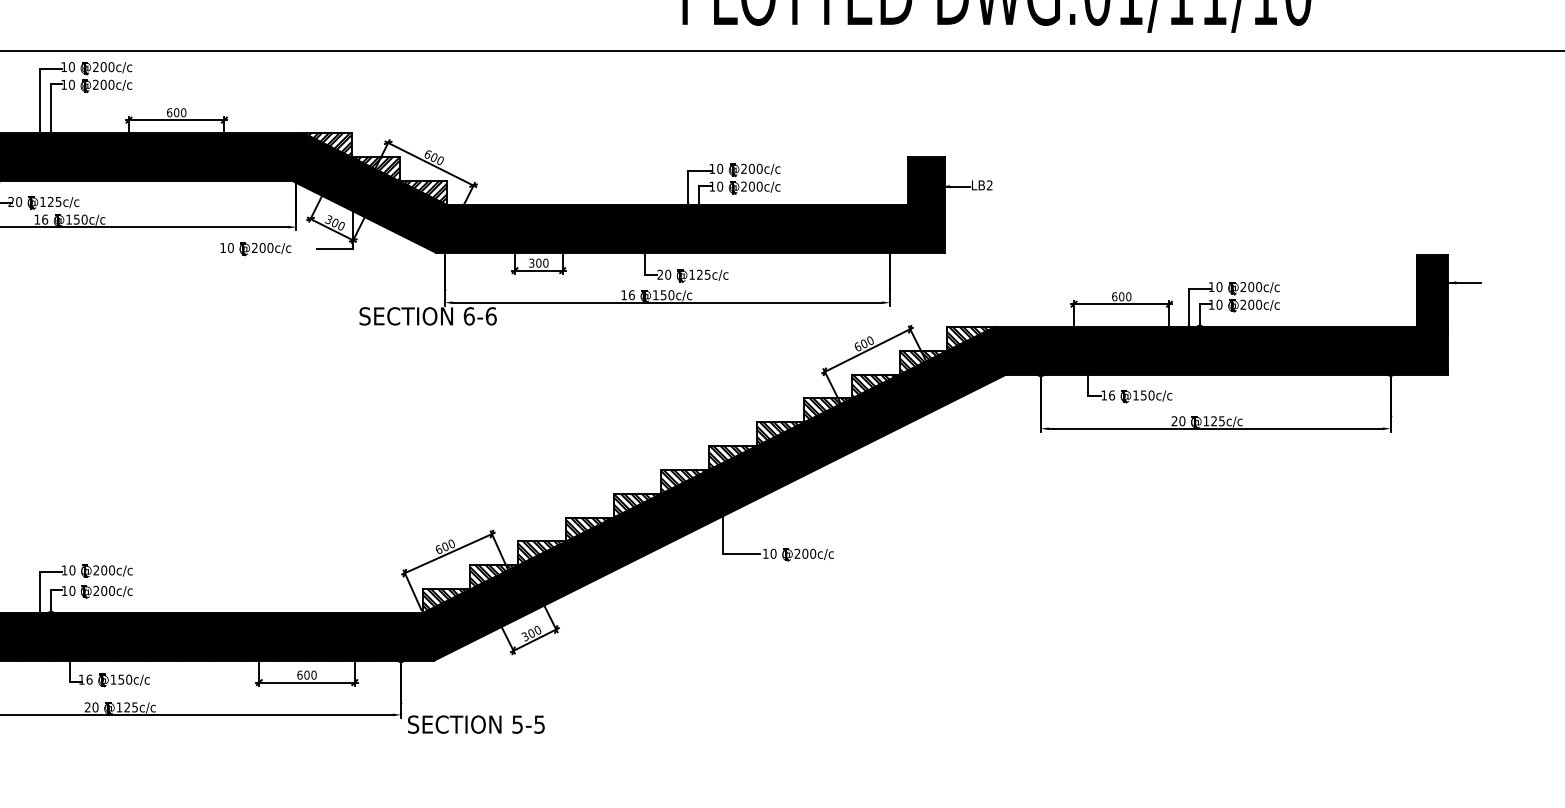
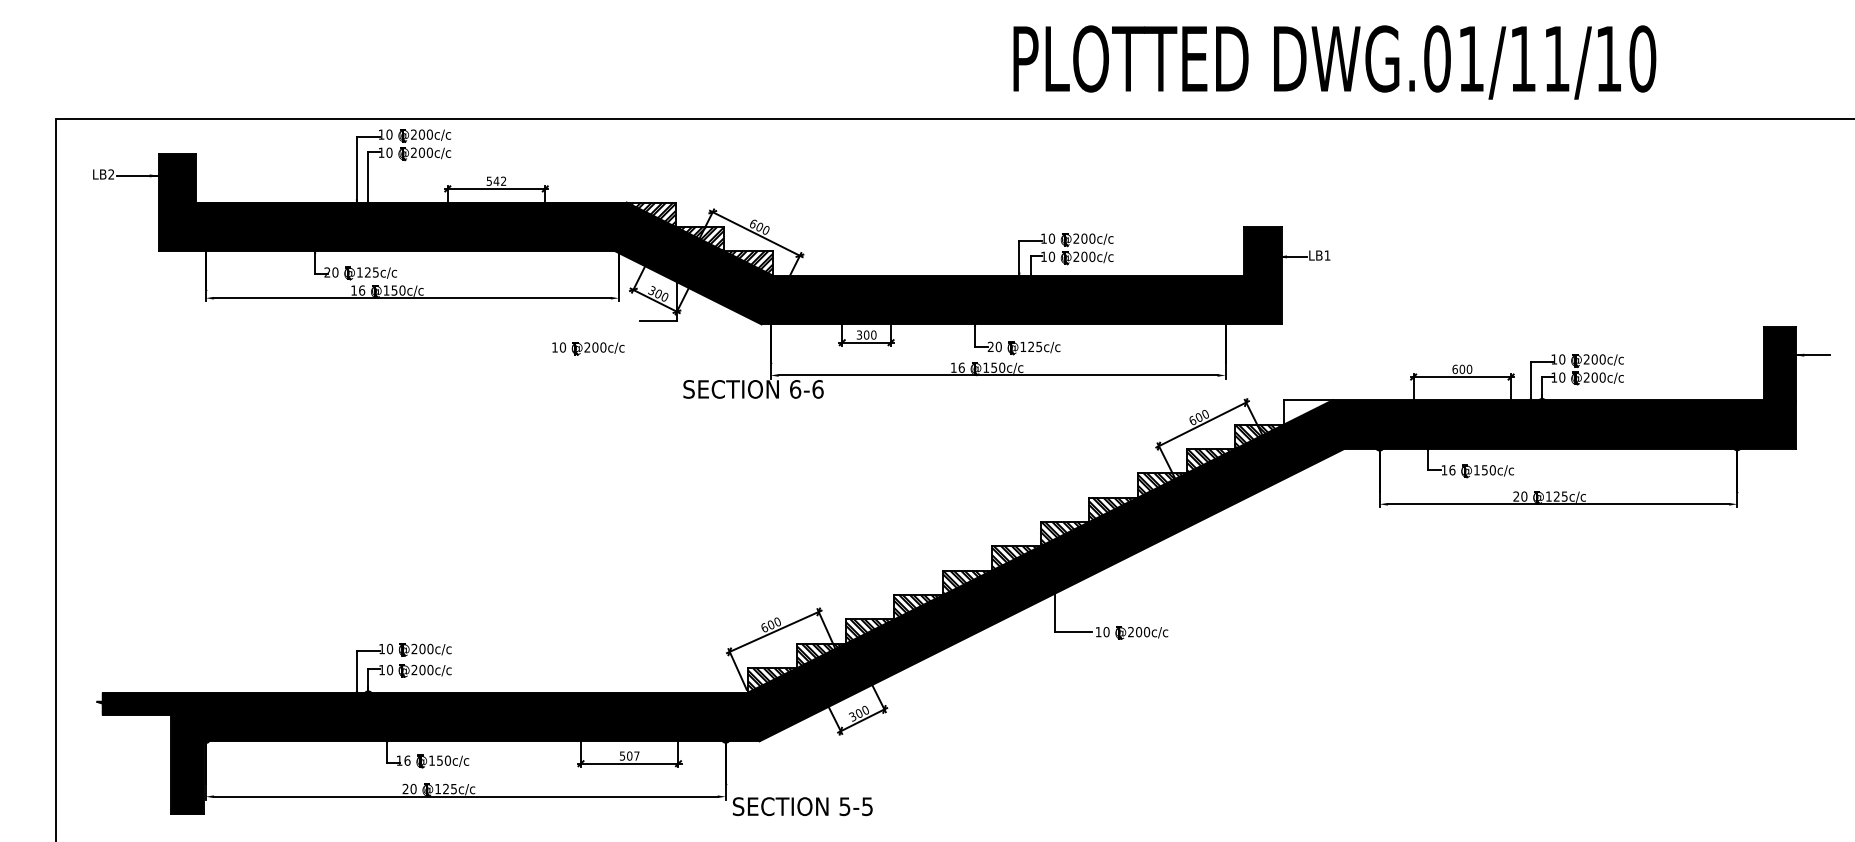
text: (176, 111) -> (496, 180), 600 -> 542
text: (989, 185) -> (1327, 255), LB2 -> LB1
part: (255, 248) -> (588, 348), moved
hatch: (971, 337) -> (1308, 411), removed
text: (306, 674) -> (629, 755), 600 -> 507

